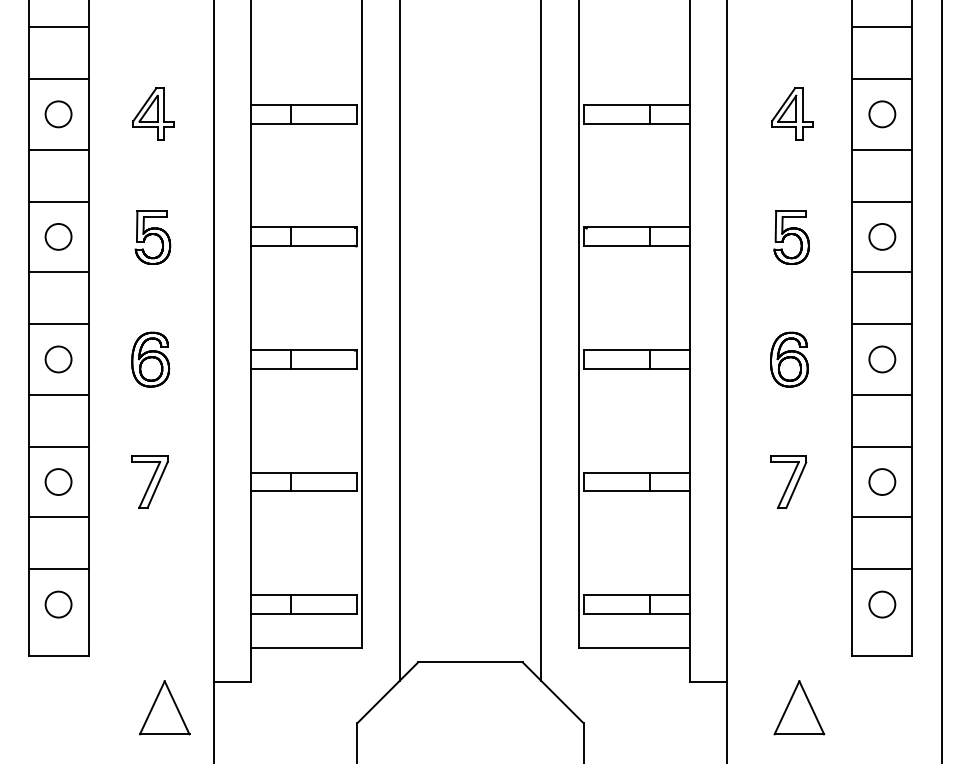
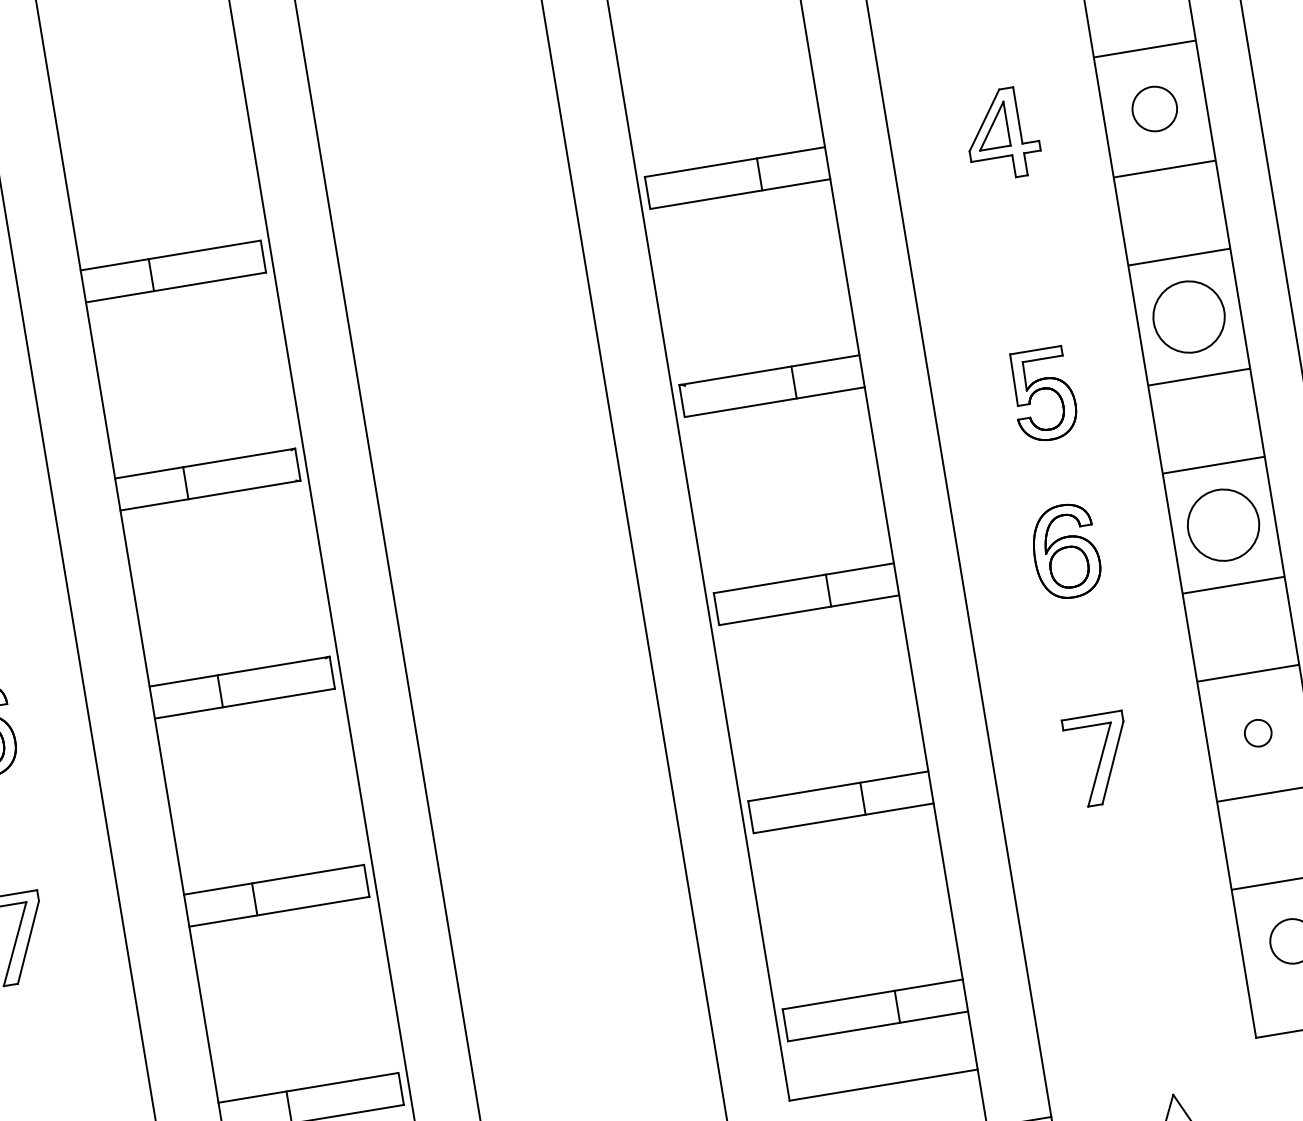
circle: (882, 236) -> (1189, 316), size x1.6
part: (791, 237) -> (1043, 394), moved
circle: (882, 359) -> (1223, 525), size x1.6
circle: (882, 481) -> (1258, 732), size x0.6

